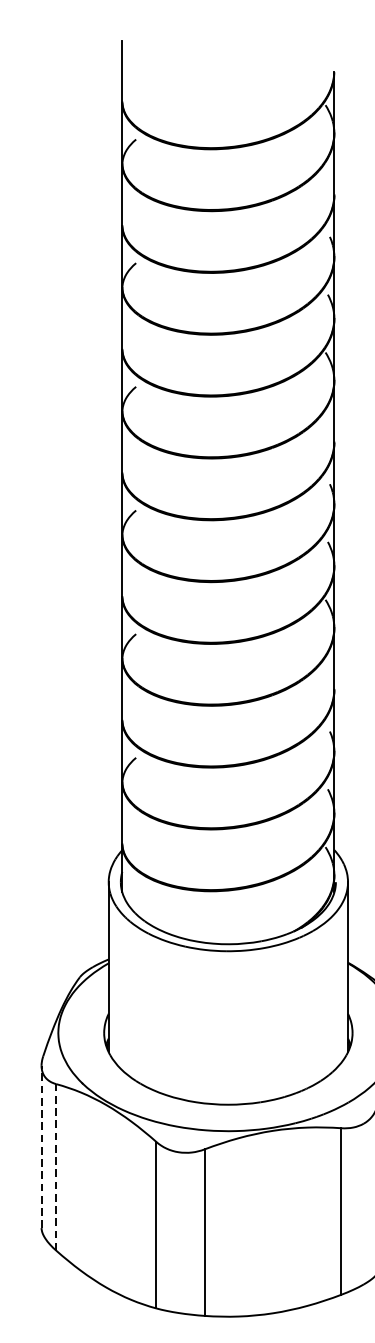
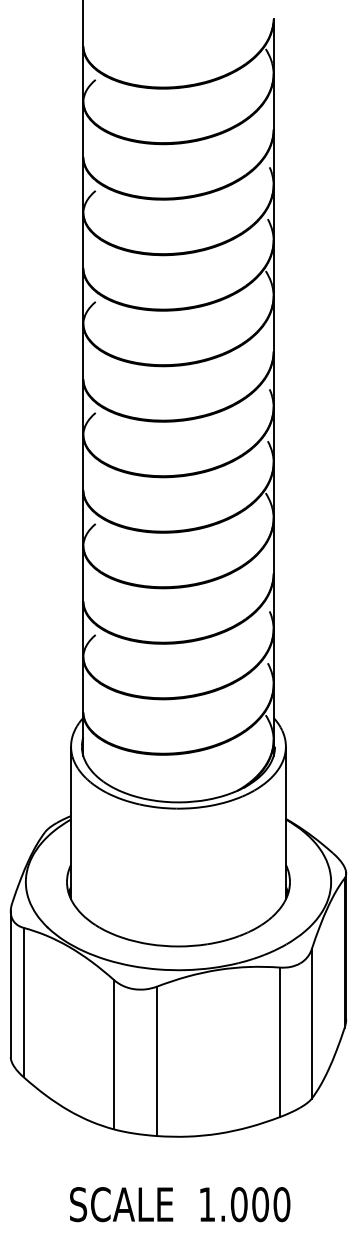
line: (41, 1147) -> (10, 984), dashed -> solid
line: (55, 1167) -> (23, 1002), dashed -> solid

